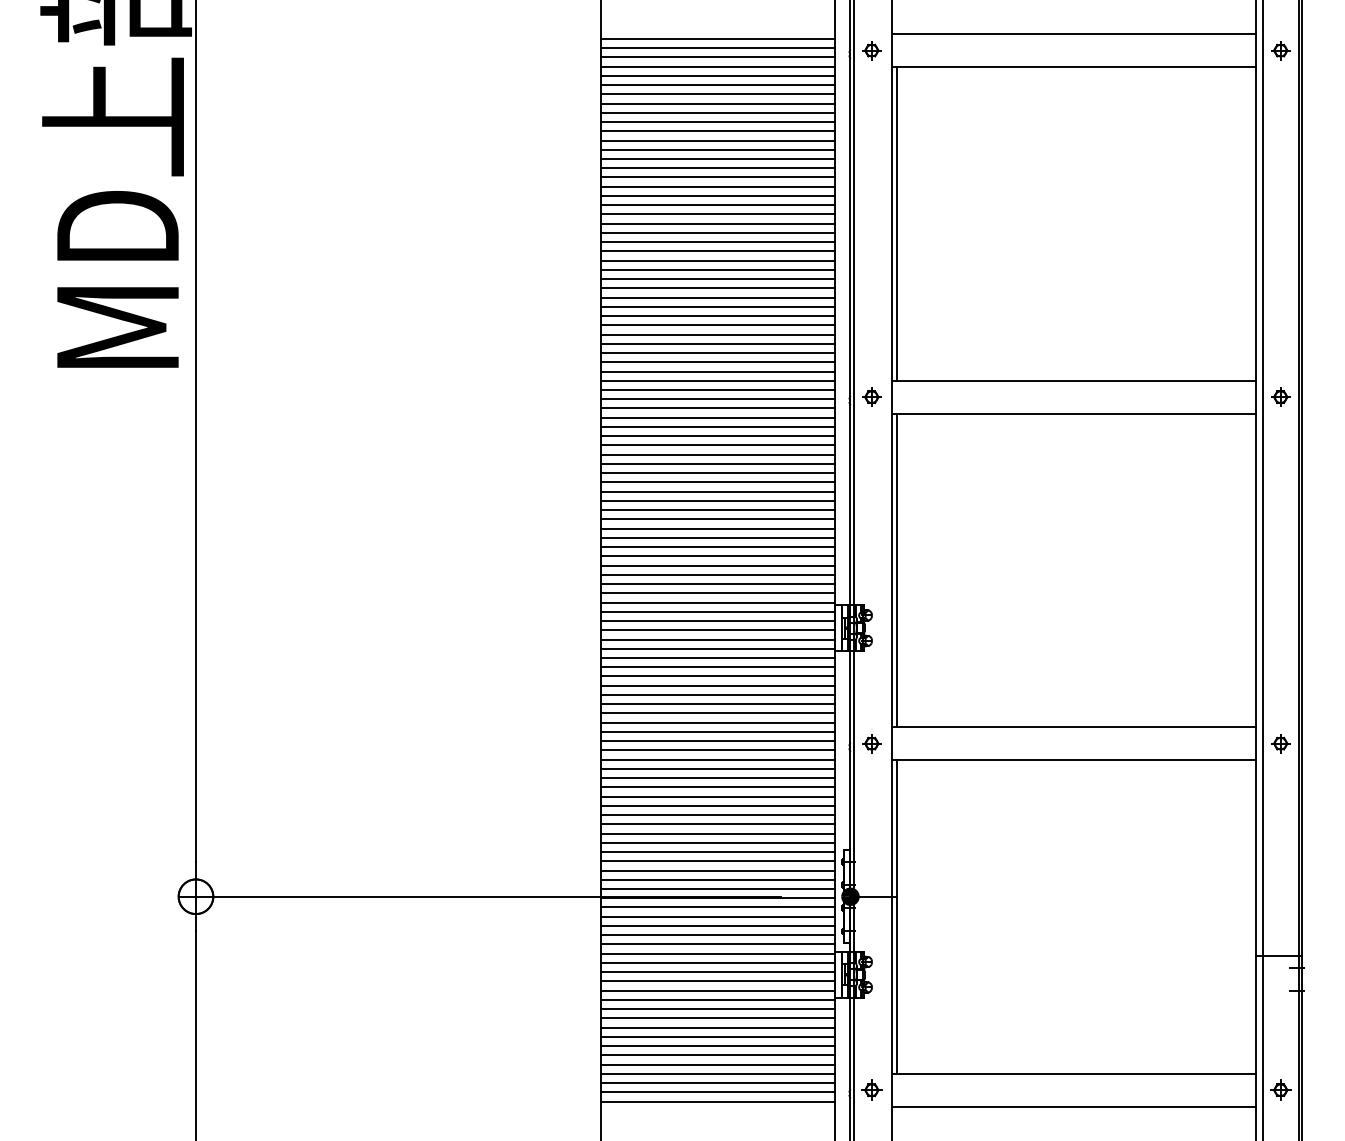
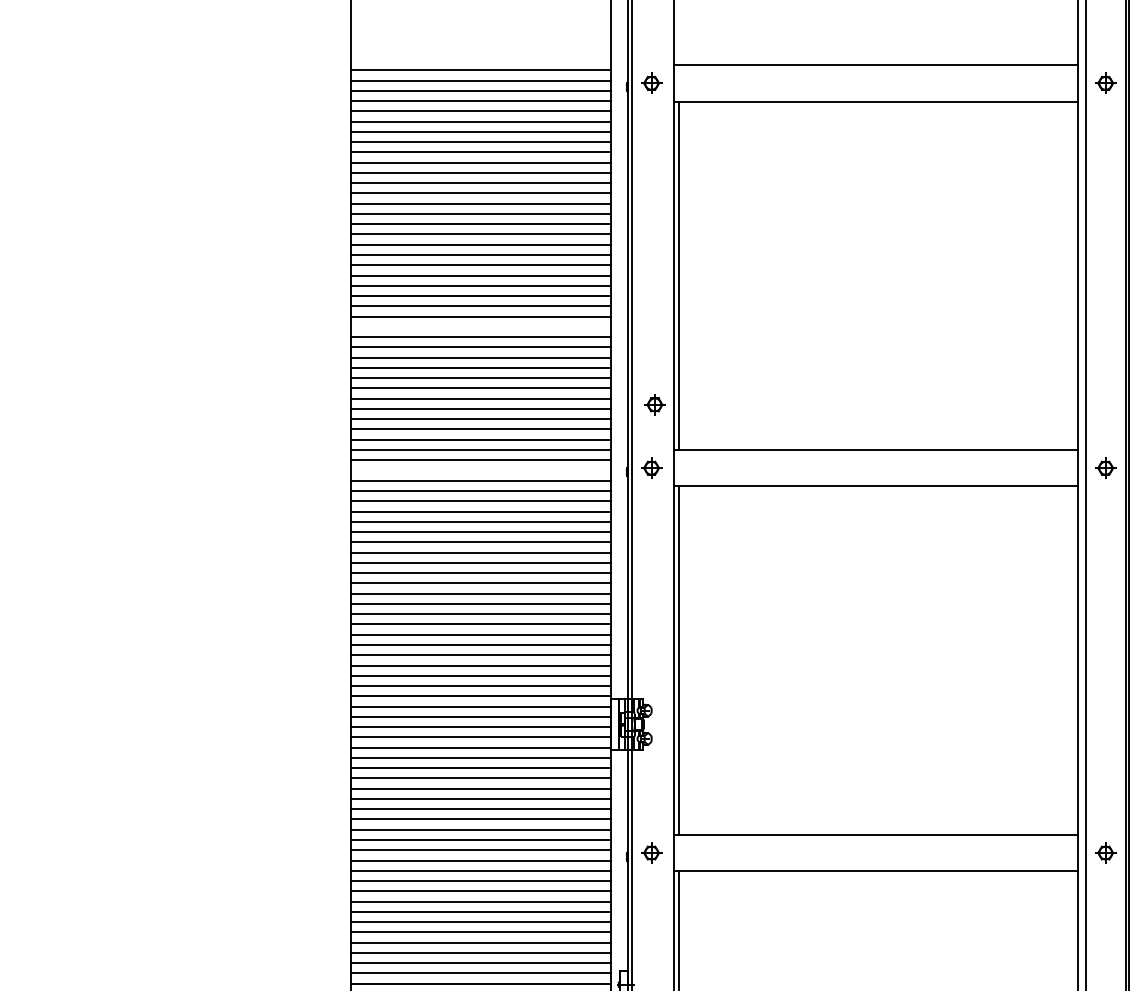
line: (718, 269) -> (481, 326), removed
part: (874, 339) -> (654, 404), added
line: (718, 399) -> (481, 470), removed

